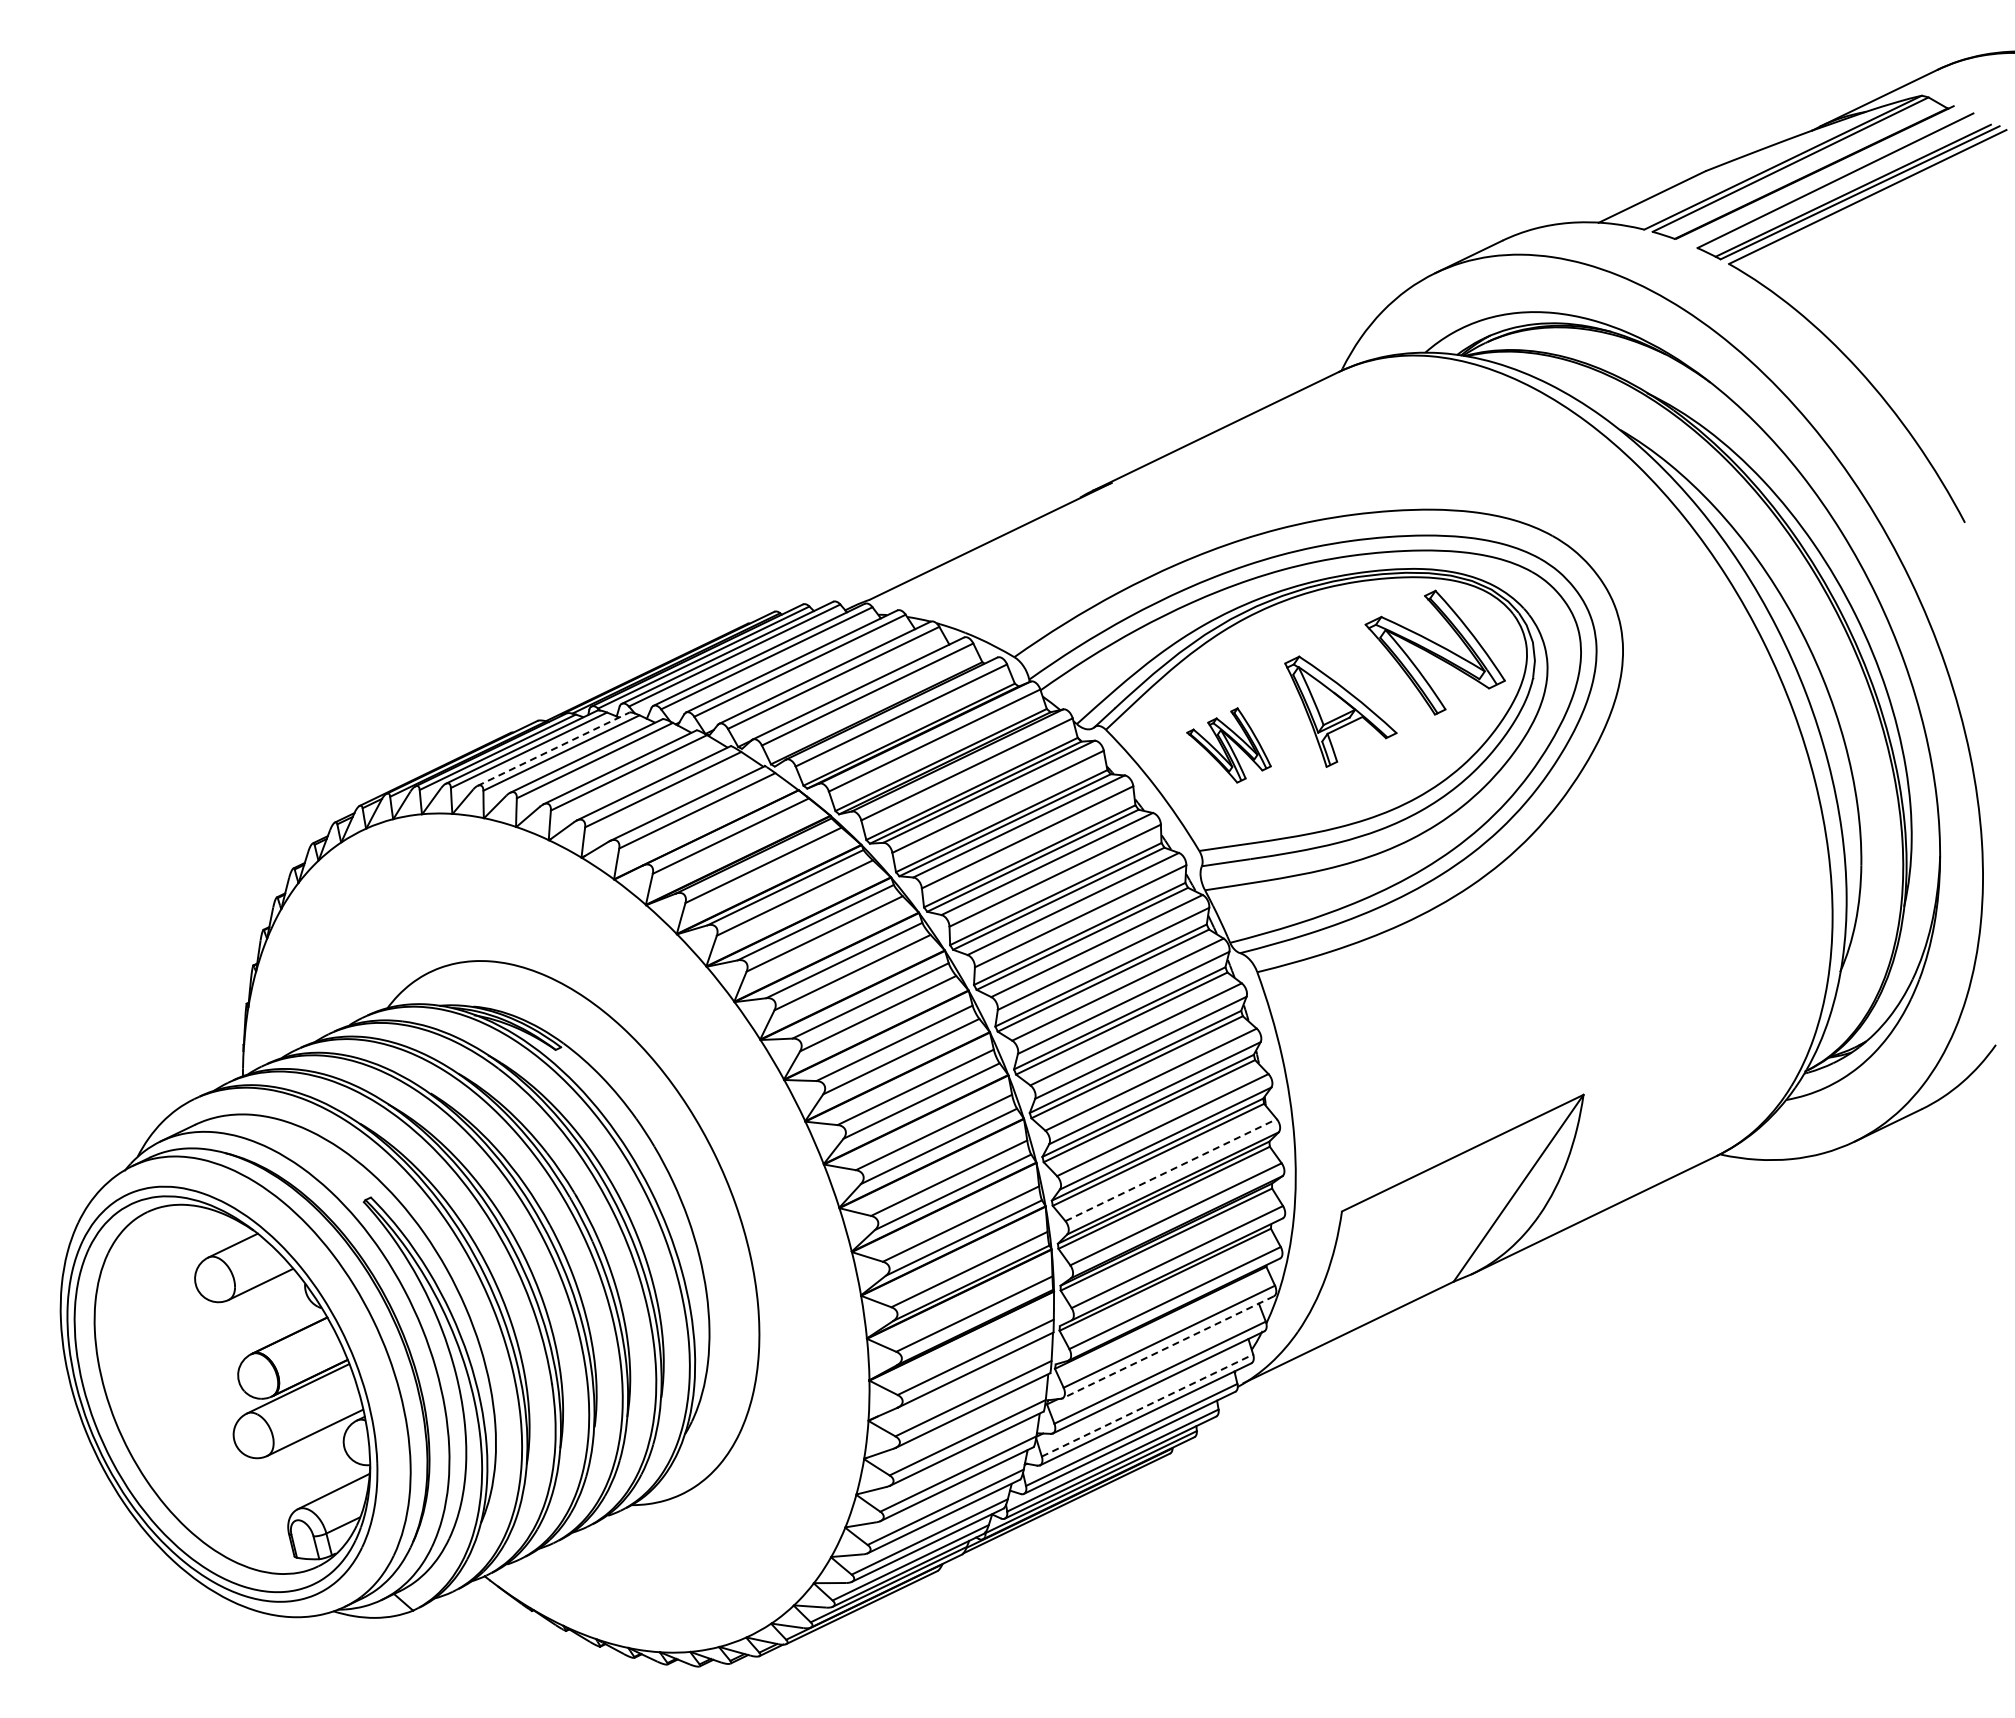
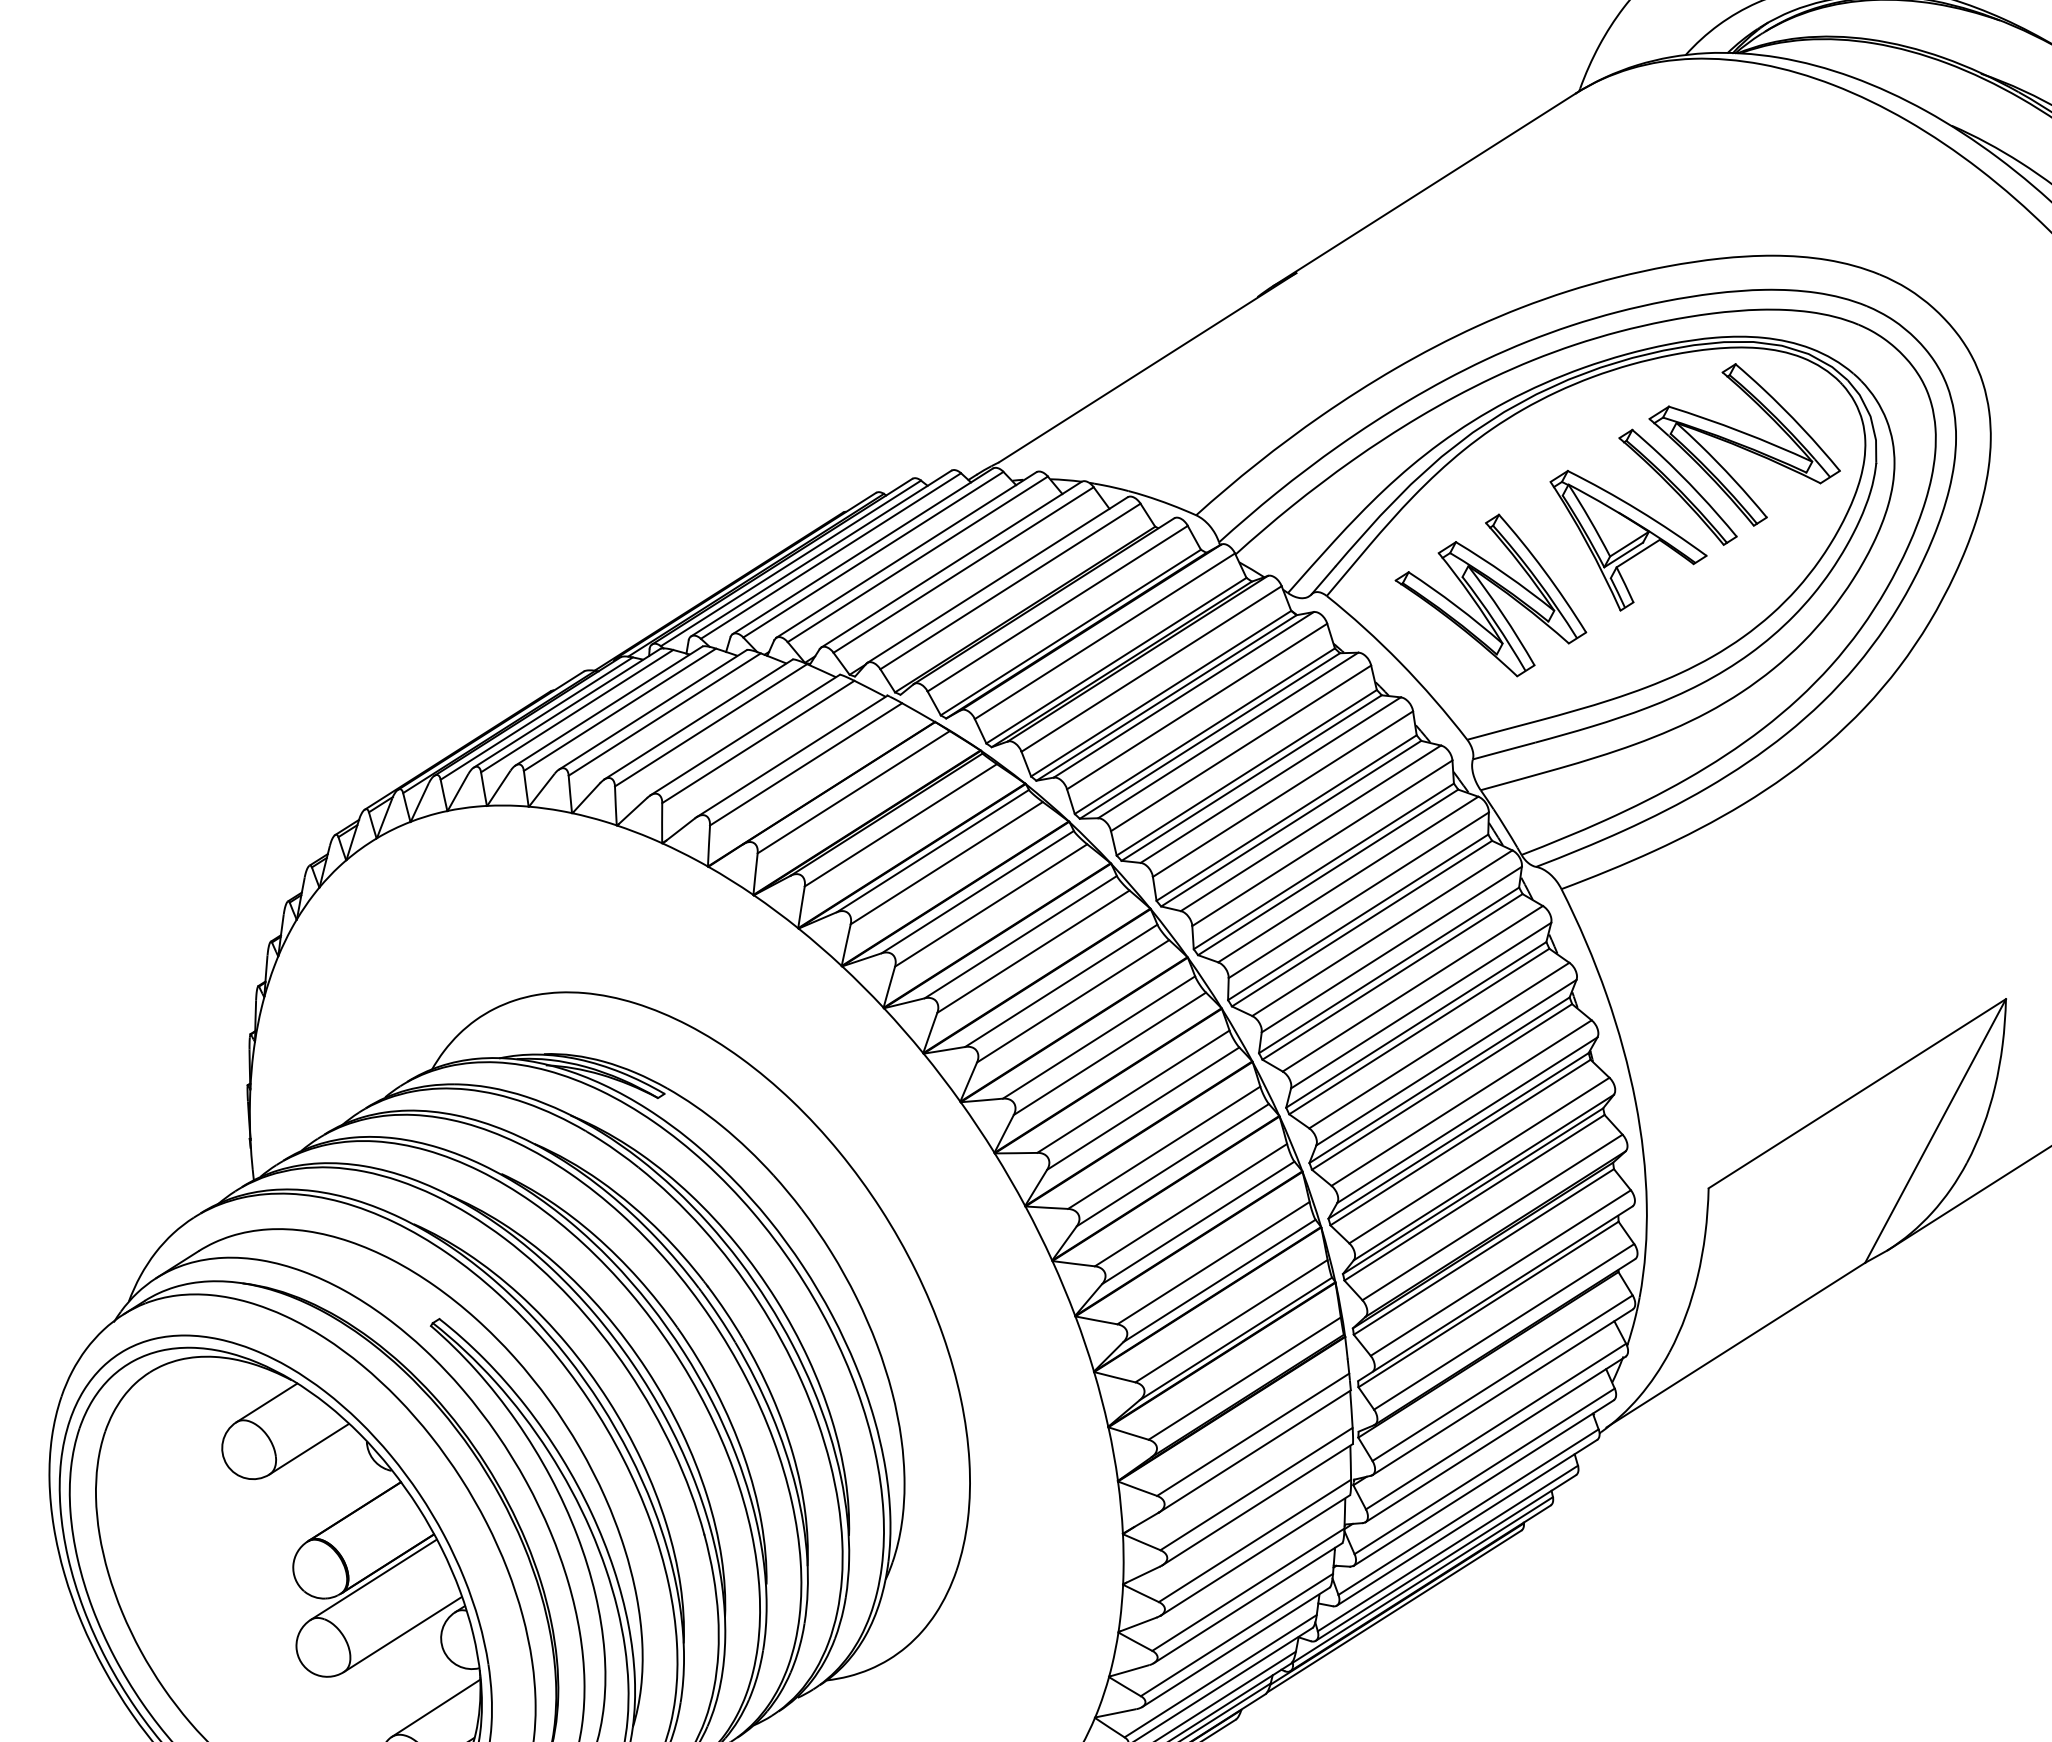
part: (1381, 678) -> (1678, 486), added
part: (1228, 745) -> (1489, 597), size x1.67
line: (553, 749) -> (609, 706), dashed -> solid
line: (1171, 1169) -> (1479, 1159), dashed -> solid
line: (1167, 1347) -> (1501, 1392), dashed -> solid
line: (1147, 1405) -> (1484, 1471), dashed -> solid

